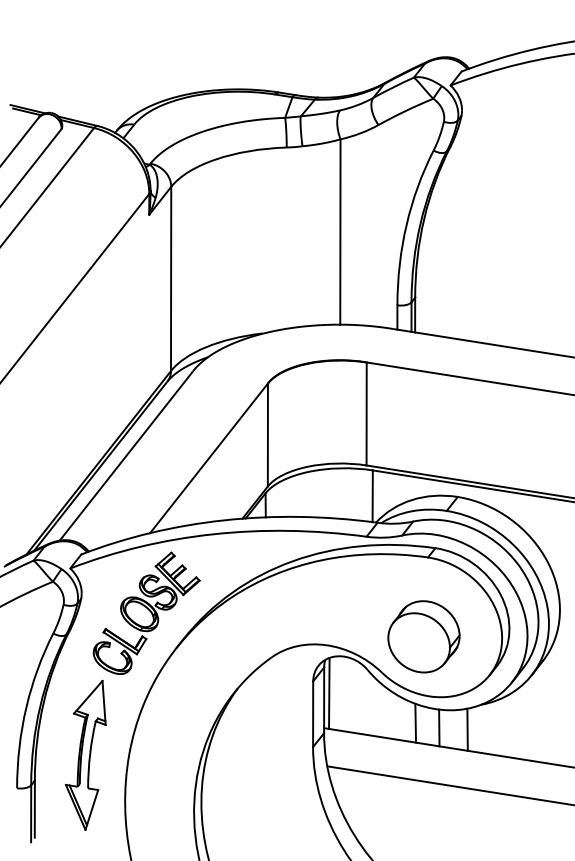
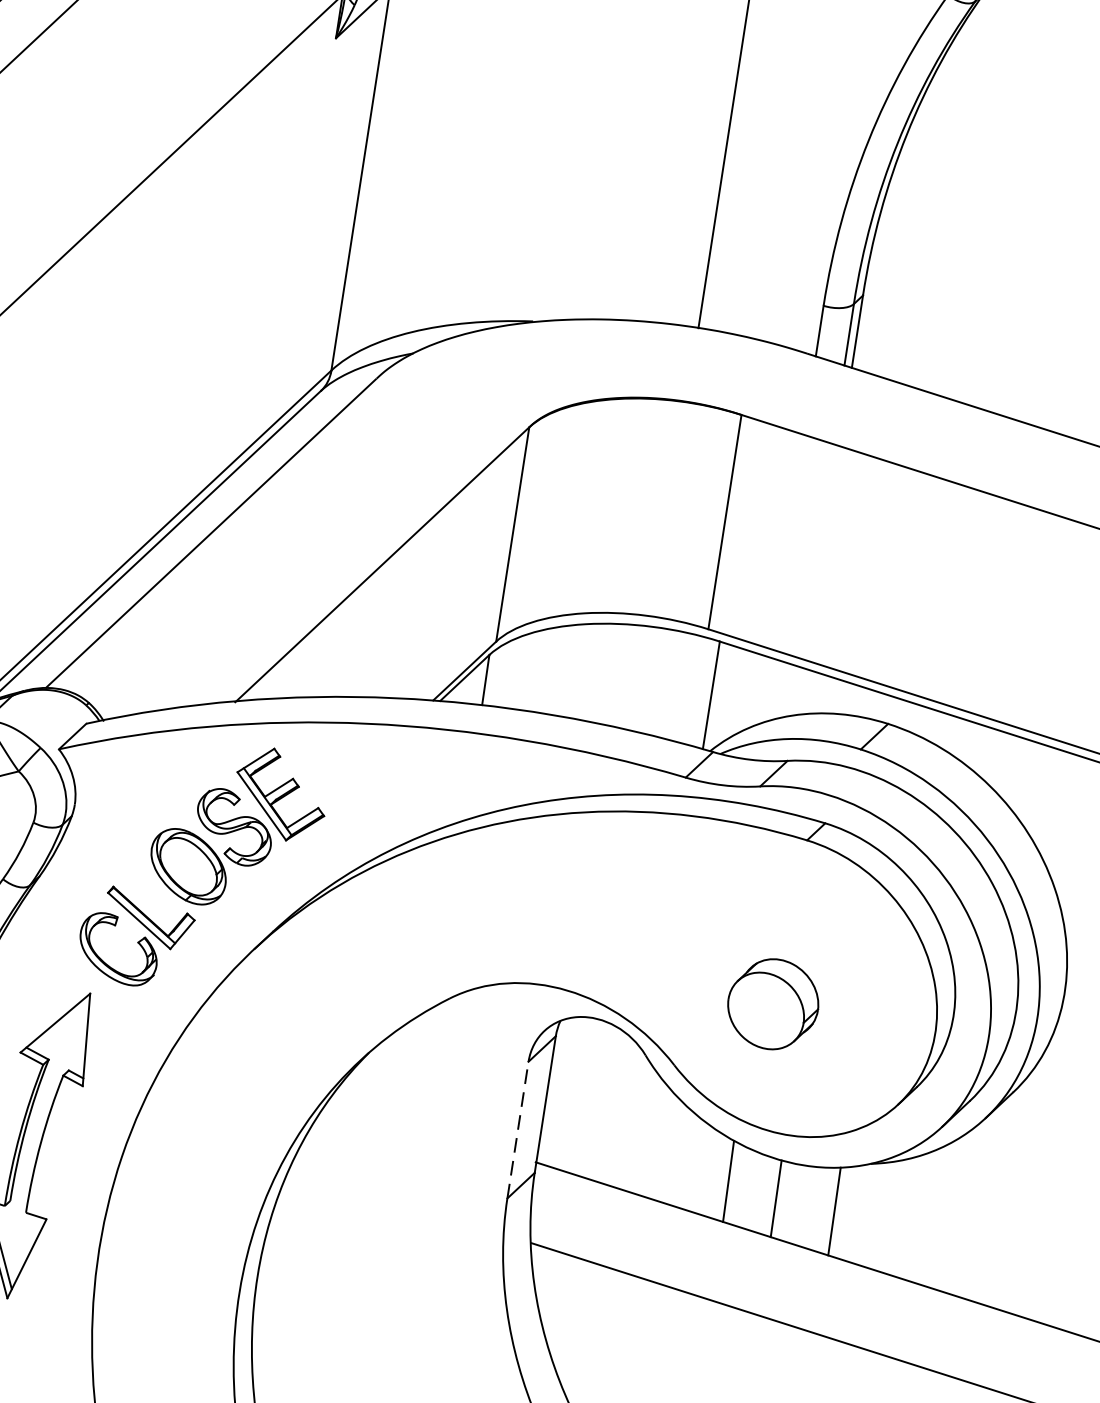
part: (423, 636) -> (772, 1003), size x0.6
line: (329, 692) -> (558, 1089), removed
line: (313, 714) -> (518, 1130), solid -> dashed

